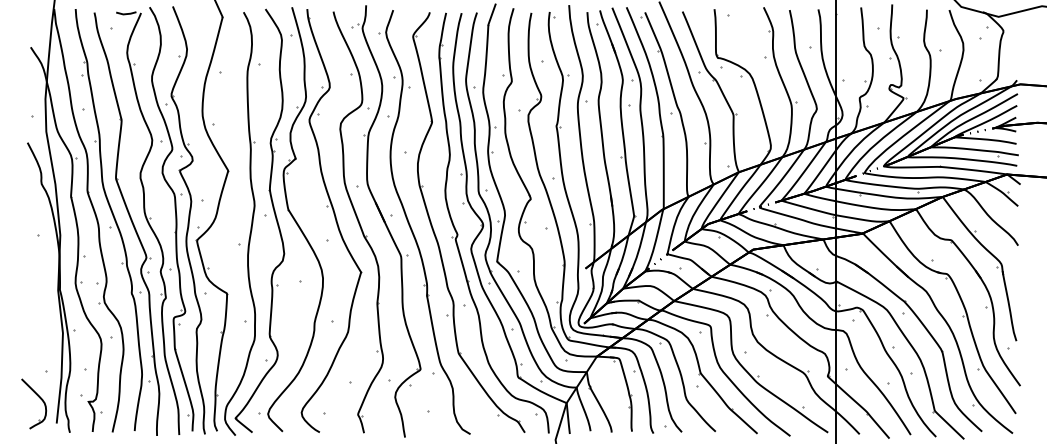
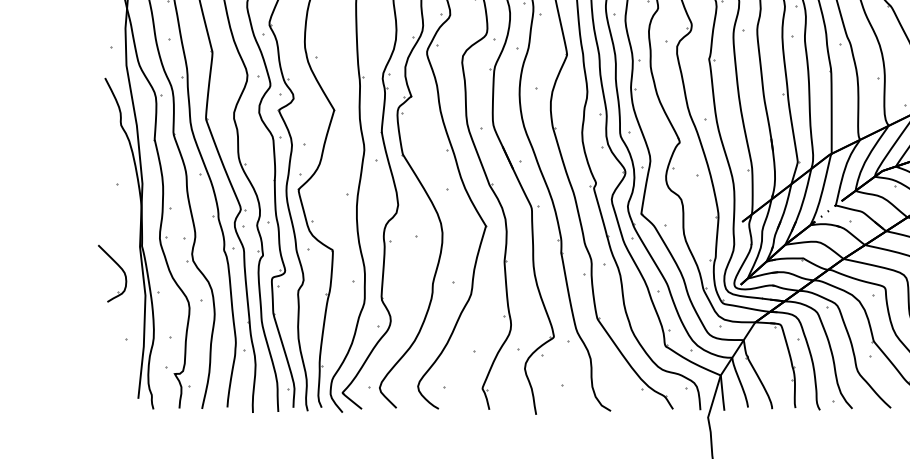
part: (39, 398) -> (118, 267), moved

